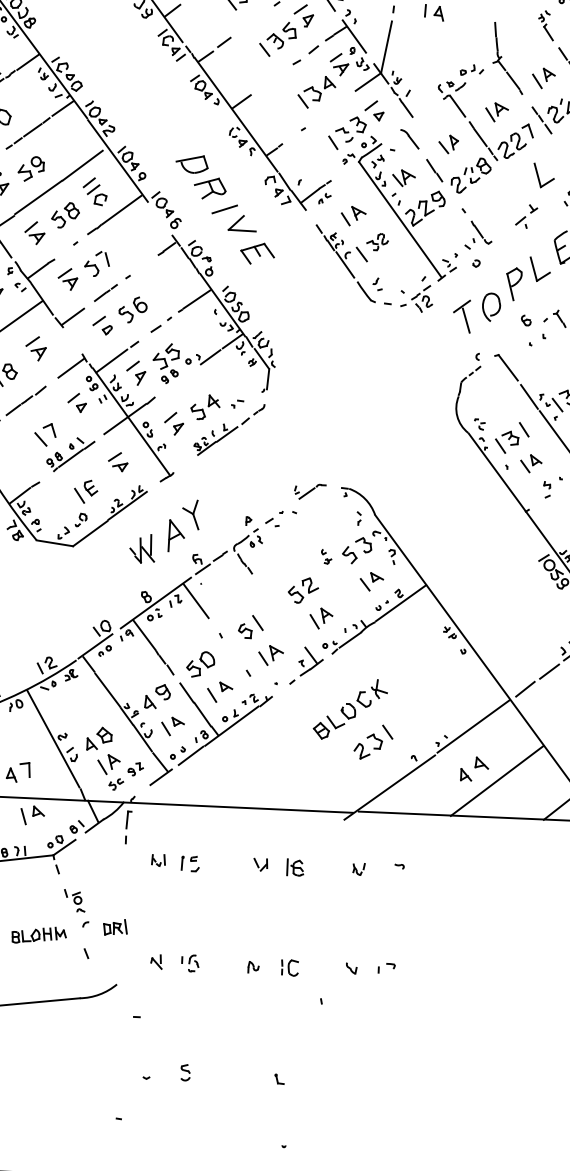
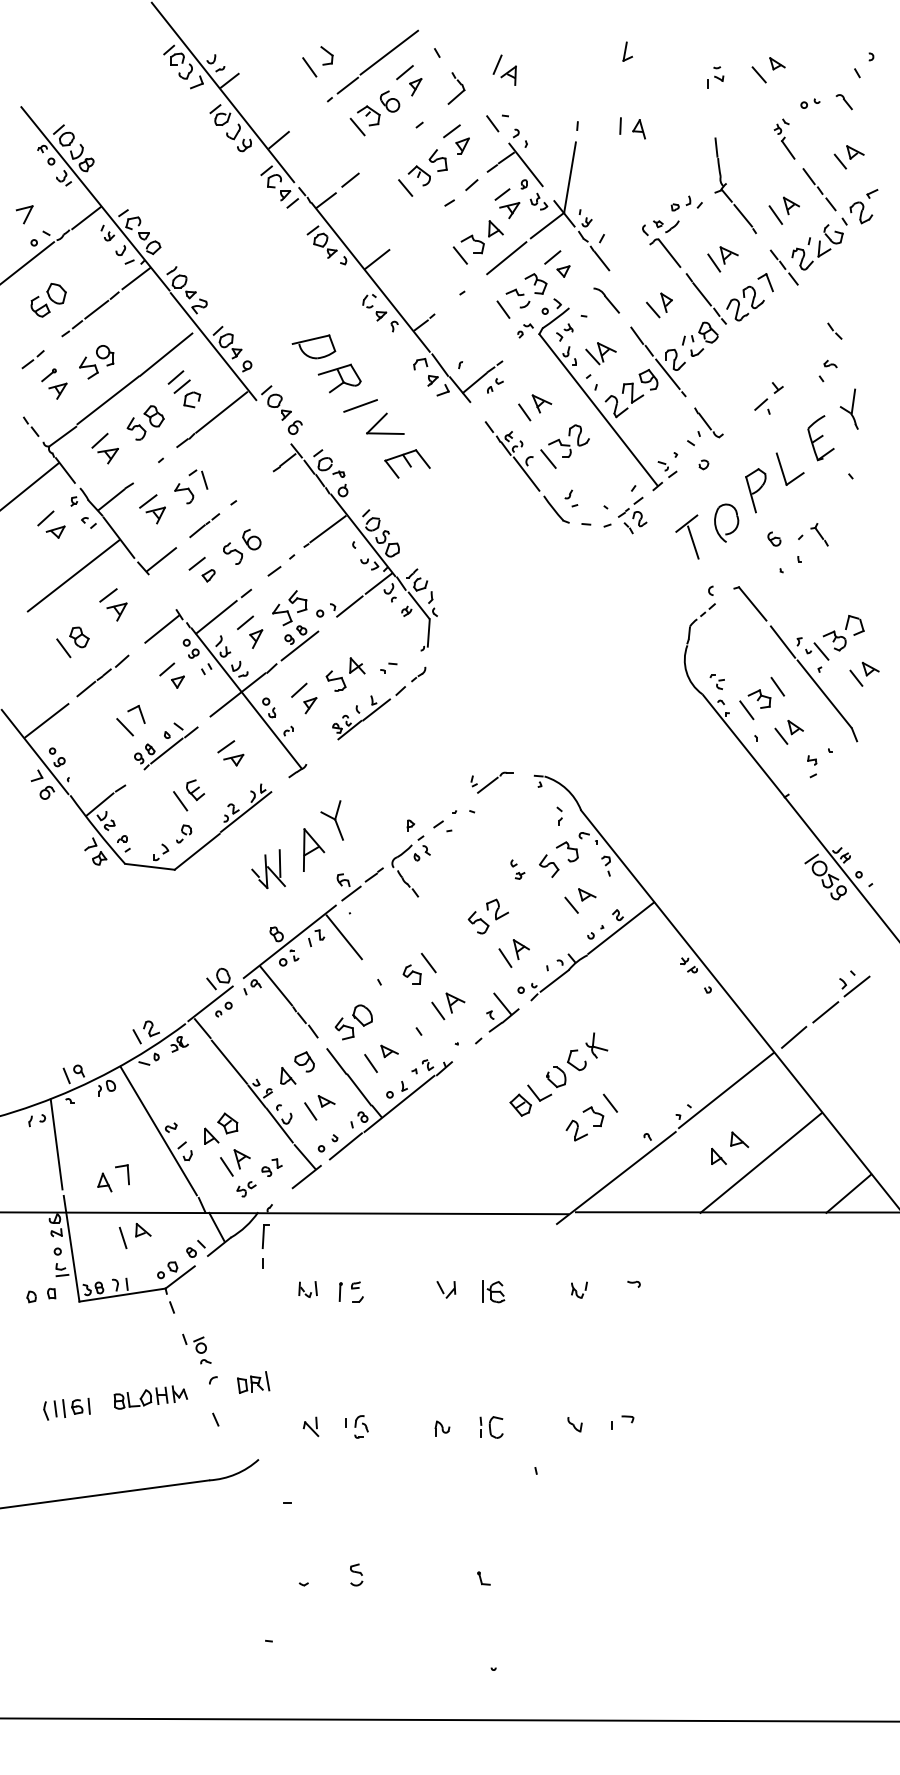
line: (337, 105) -> (506, 258), added
part: (539, 176) -> (783, 343), removed
line: (452, 194) -> (667, 373), added
part: (377, 241) -> (568, 440), size x1.43
line: (172, 384) -> (299, 645), added

